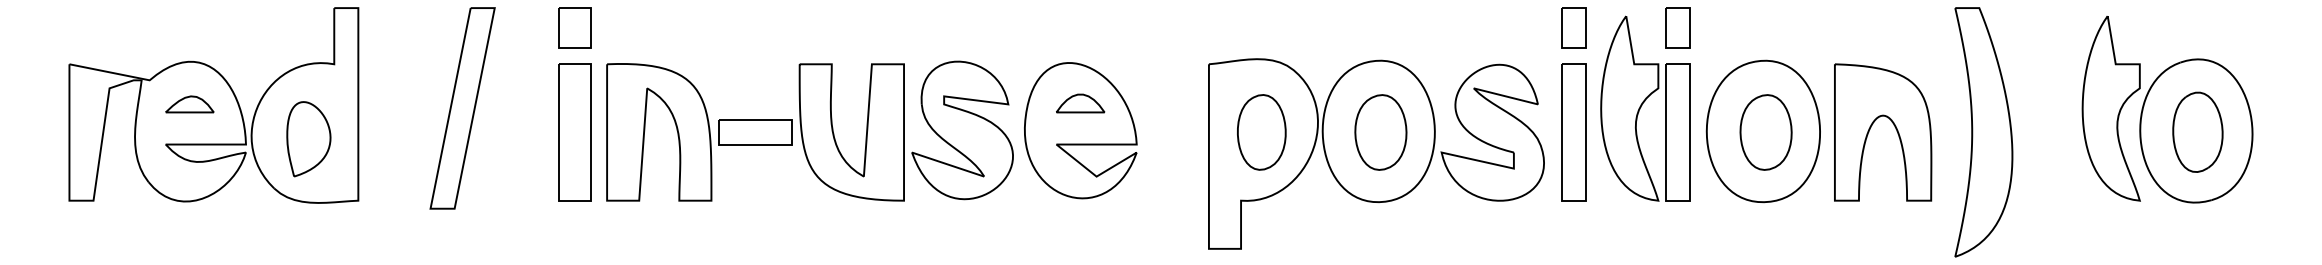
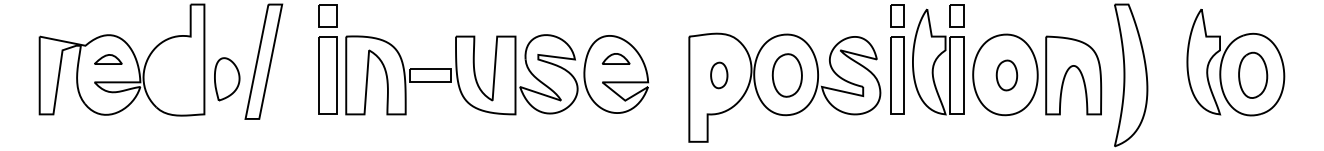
part: (1260, 132) -> (718, 75), size x0.6
part: (1765, 132) -> (1006, 75), size x0.7
part: (309, 139) -> (227, 79), moved

